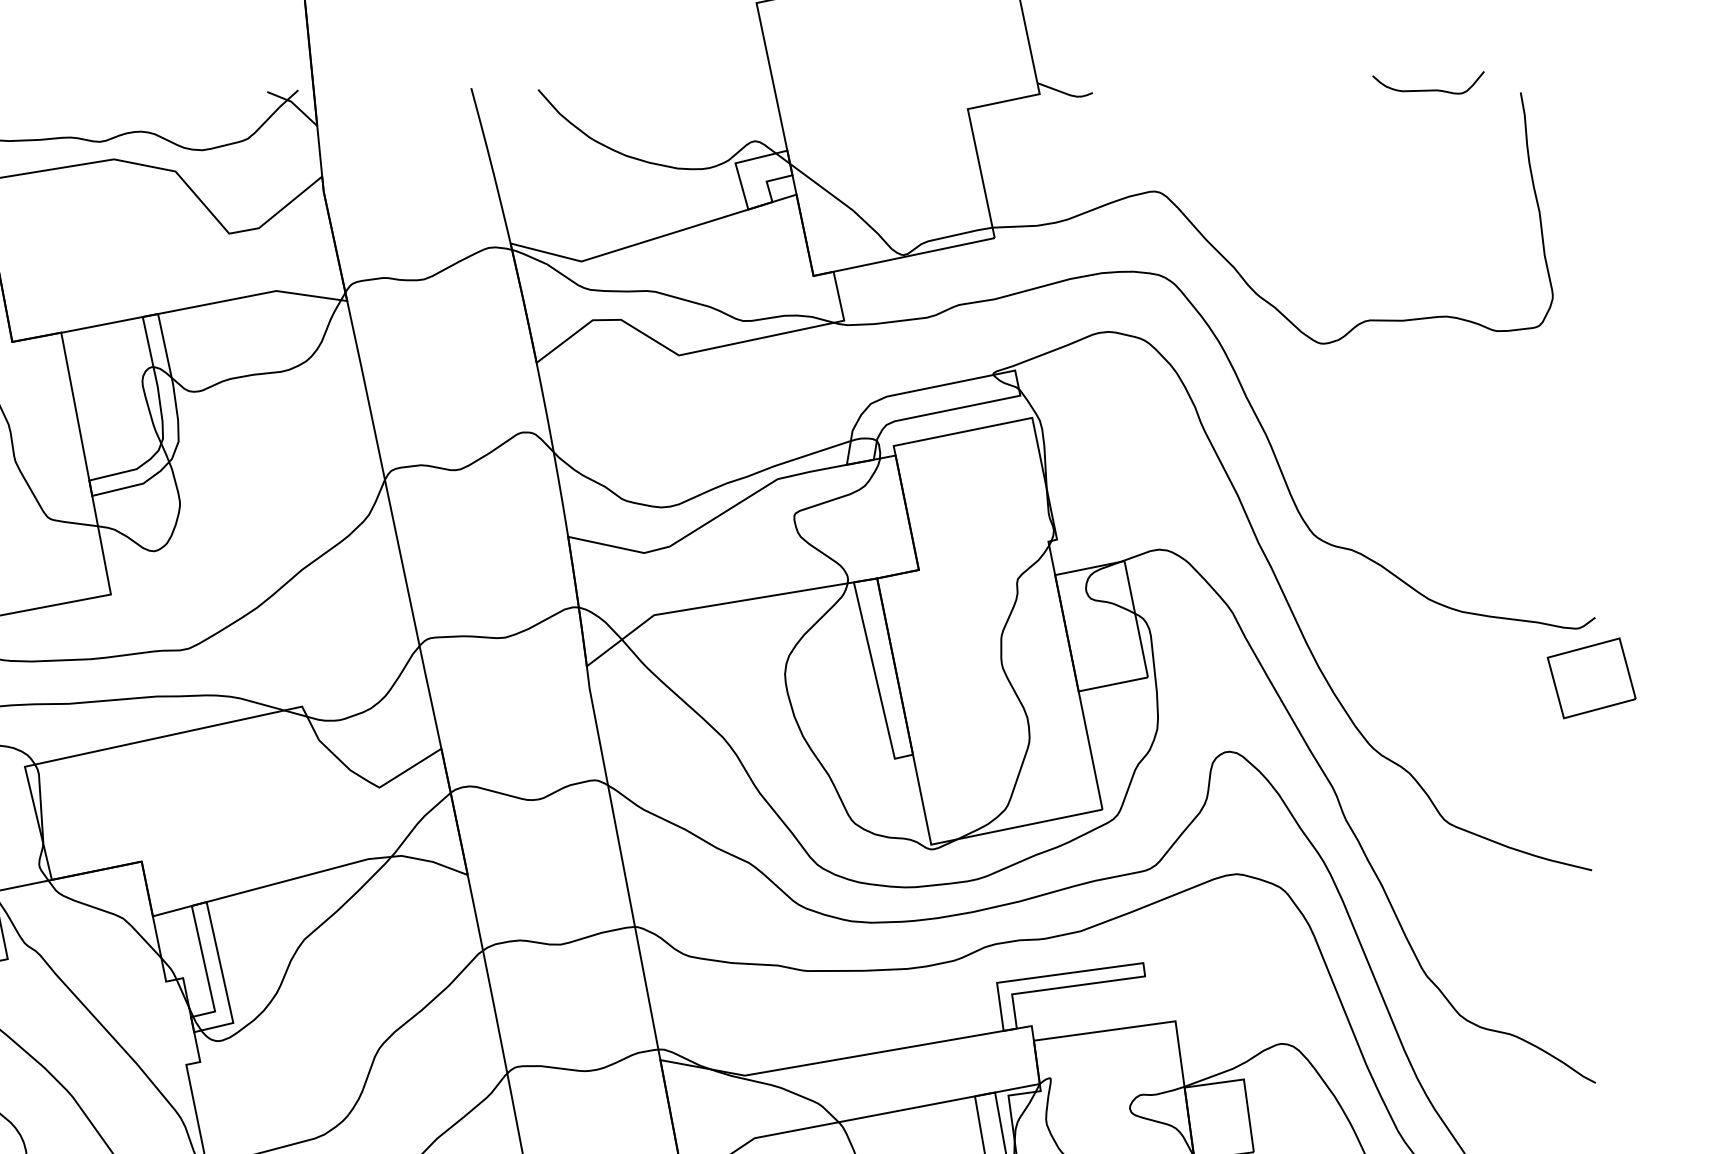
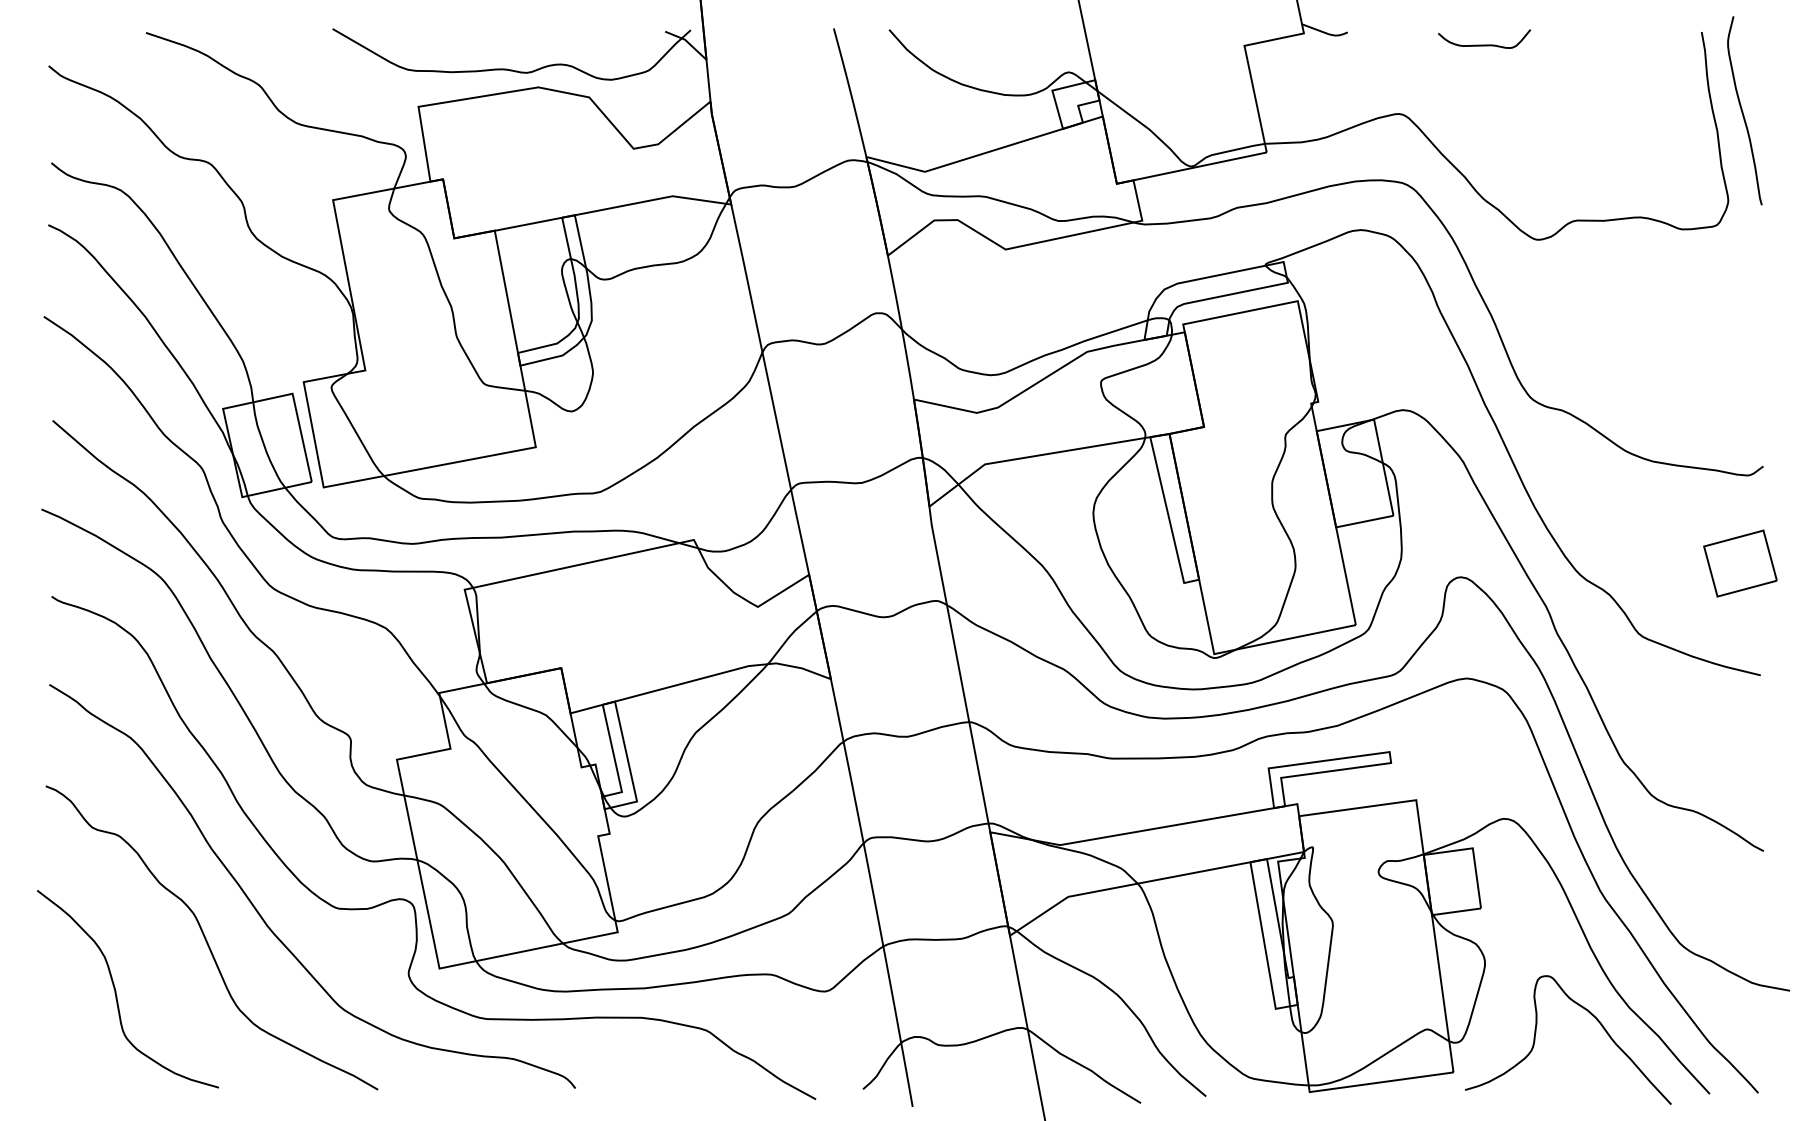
curve: (1428, 89) -> (1484, 44), moved
curve: (1571, 188) -> (1743, 111), added
part: (1591, 678) -> (1740, 563), moved

